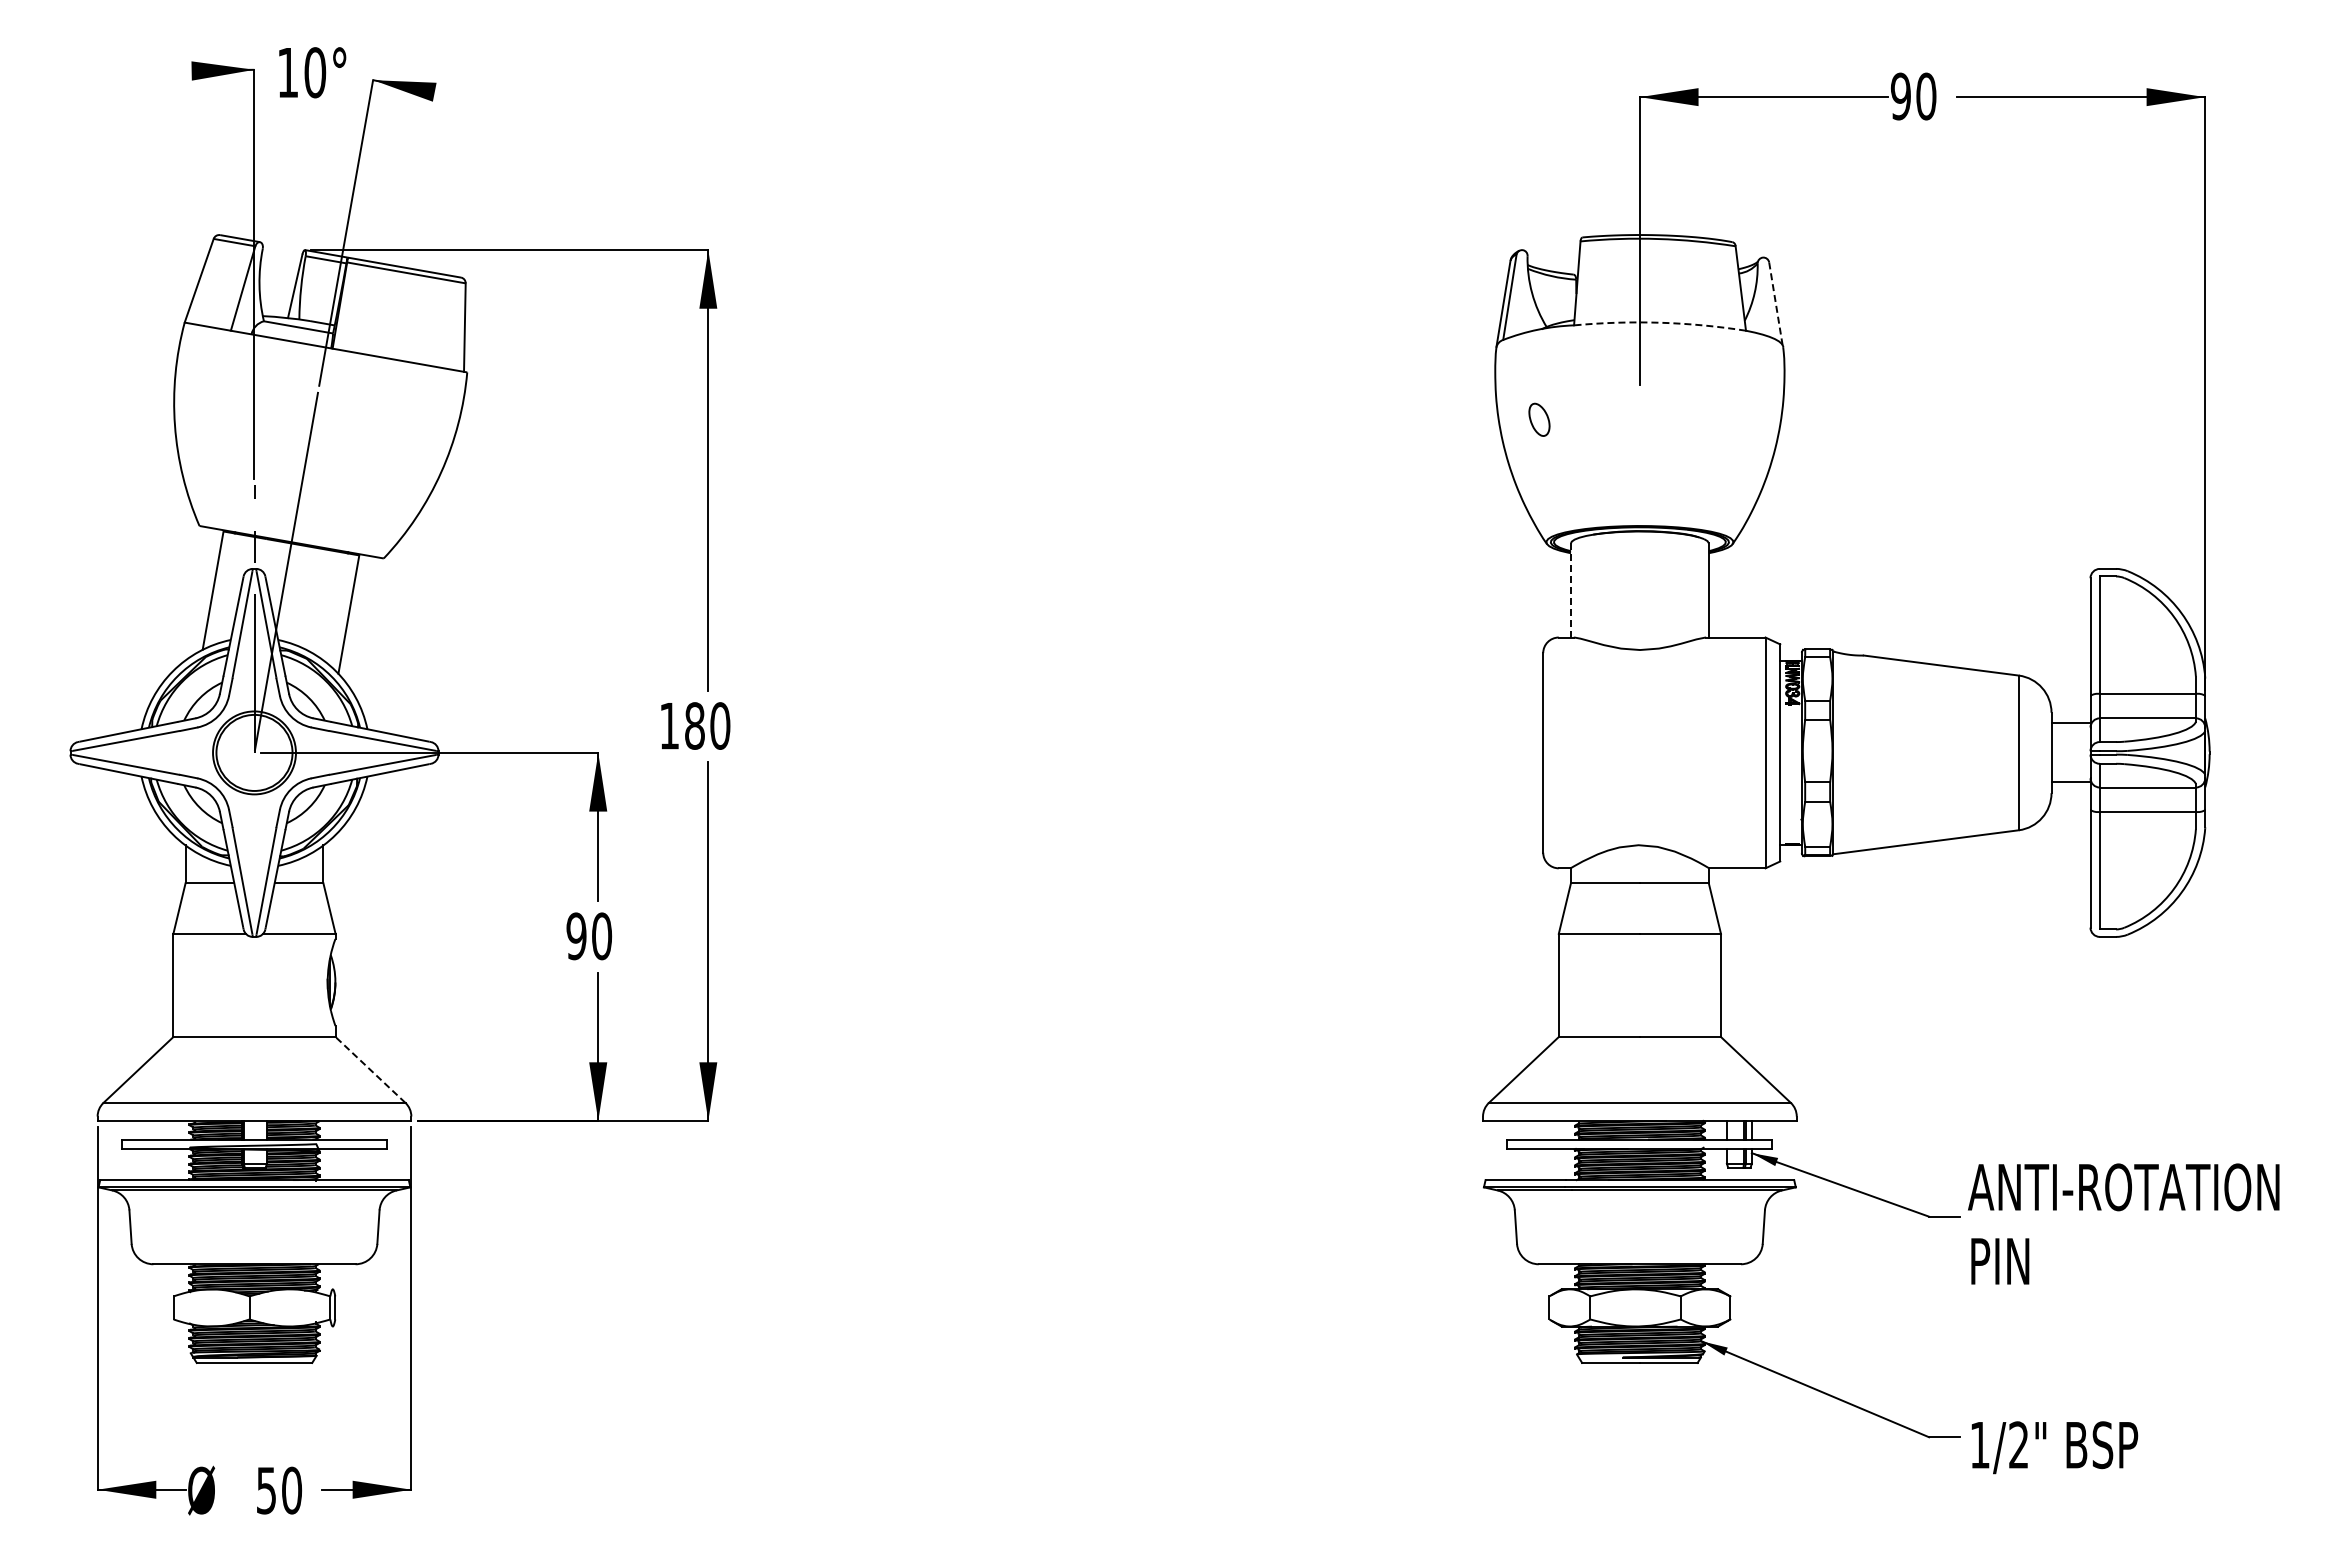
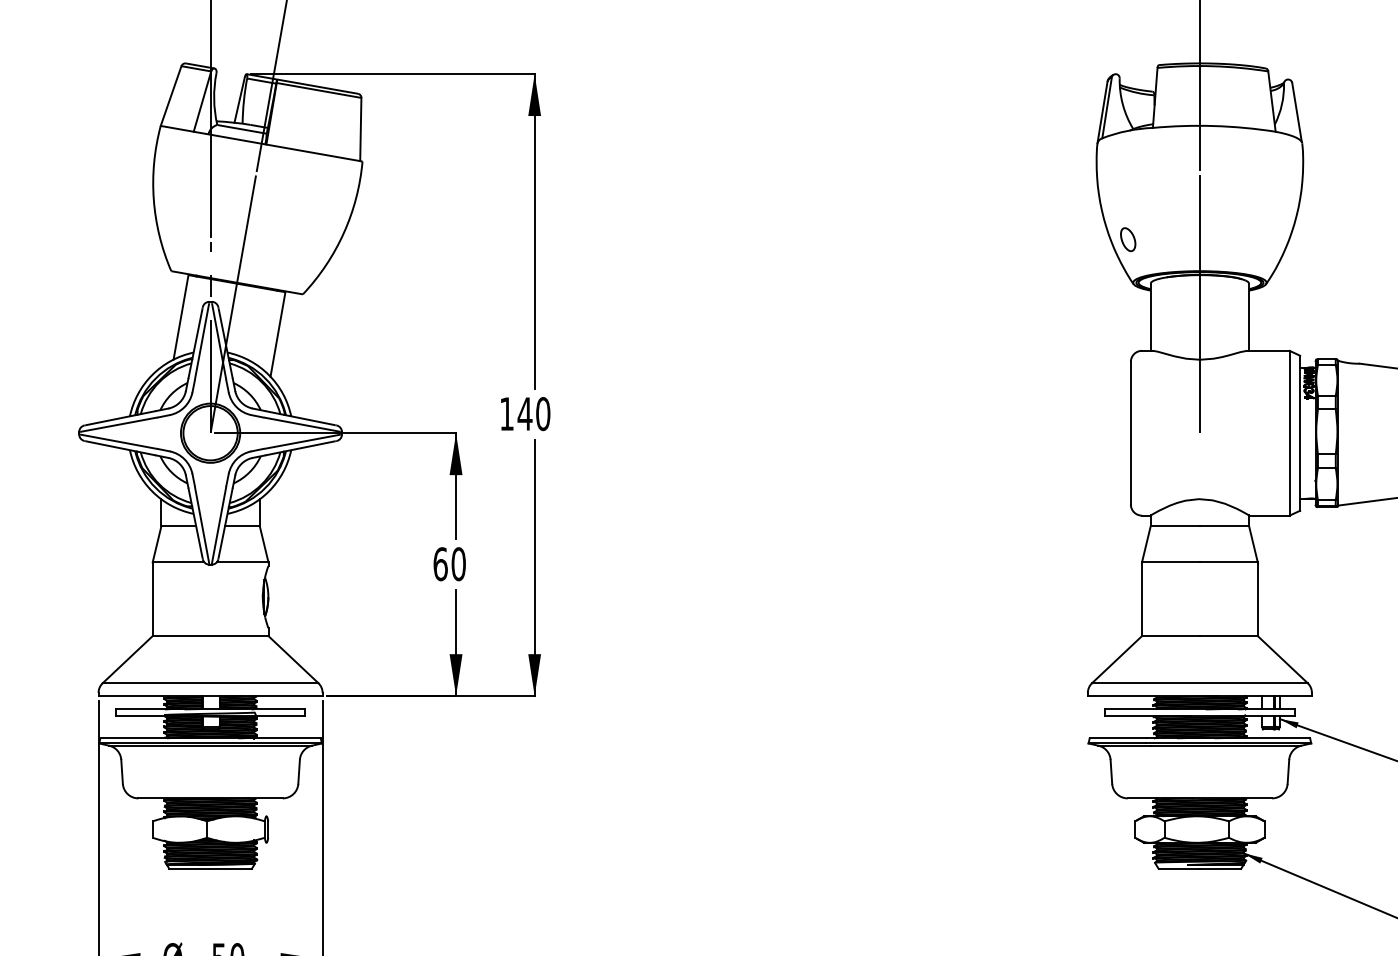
line: (1775, 303) -> (1296, 112), dashed -> solid
arc: (1660, 322) -> (1214, 125), dashed -> solid
part: (1539, 419) -> (1128, 239), moved
line: (1639, 571) -> (1199, 303), added
line: (1570, 591) -> (1150, 317), dashed -> solid
text: (694, 725) -> (524, 413), 180 -> 140
text: (576, 936) -> (440, 564), 90 -> 60
line: (370, 1069) -> (293, 659), dashed -> solid

